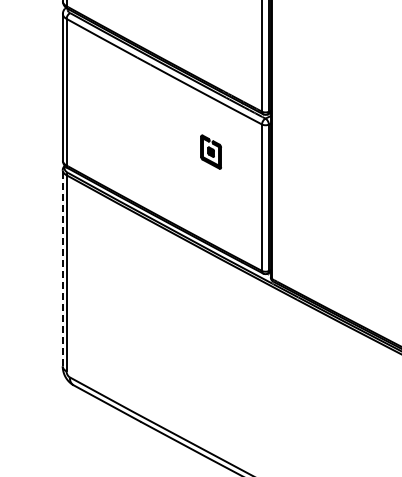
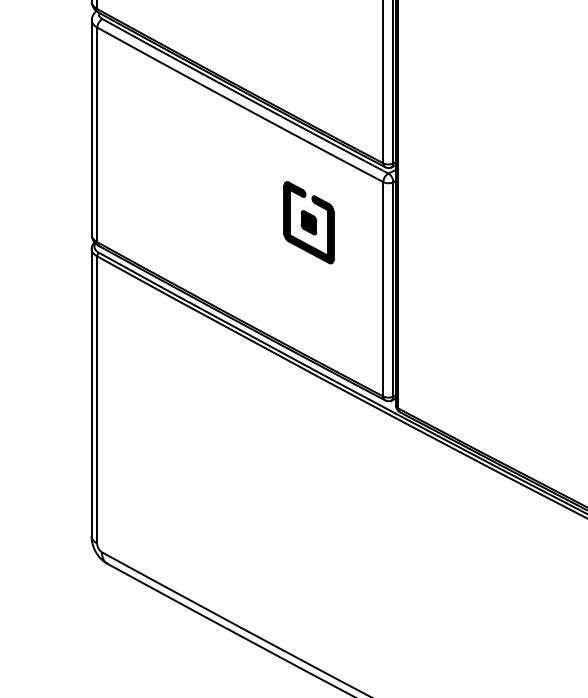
part: (210, 151) -> (307, 221), size x1.67
line: (62, 267) -> (91, 391), dashed -> solid

